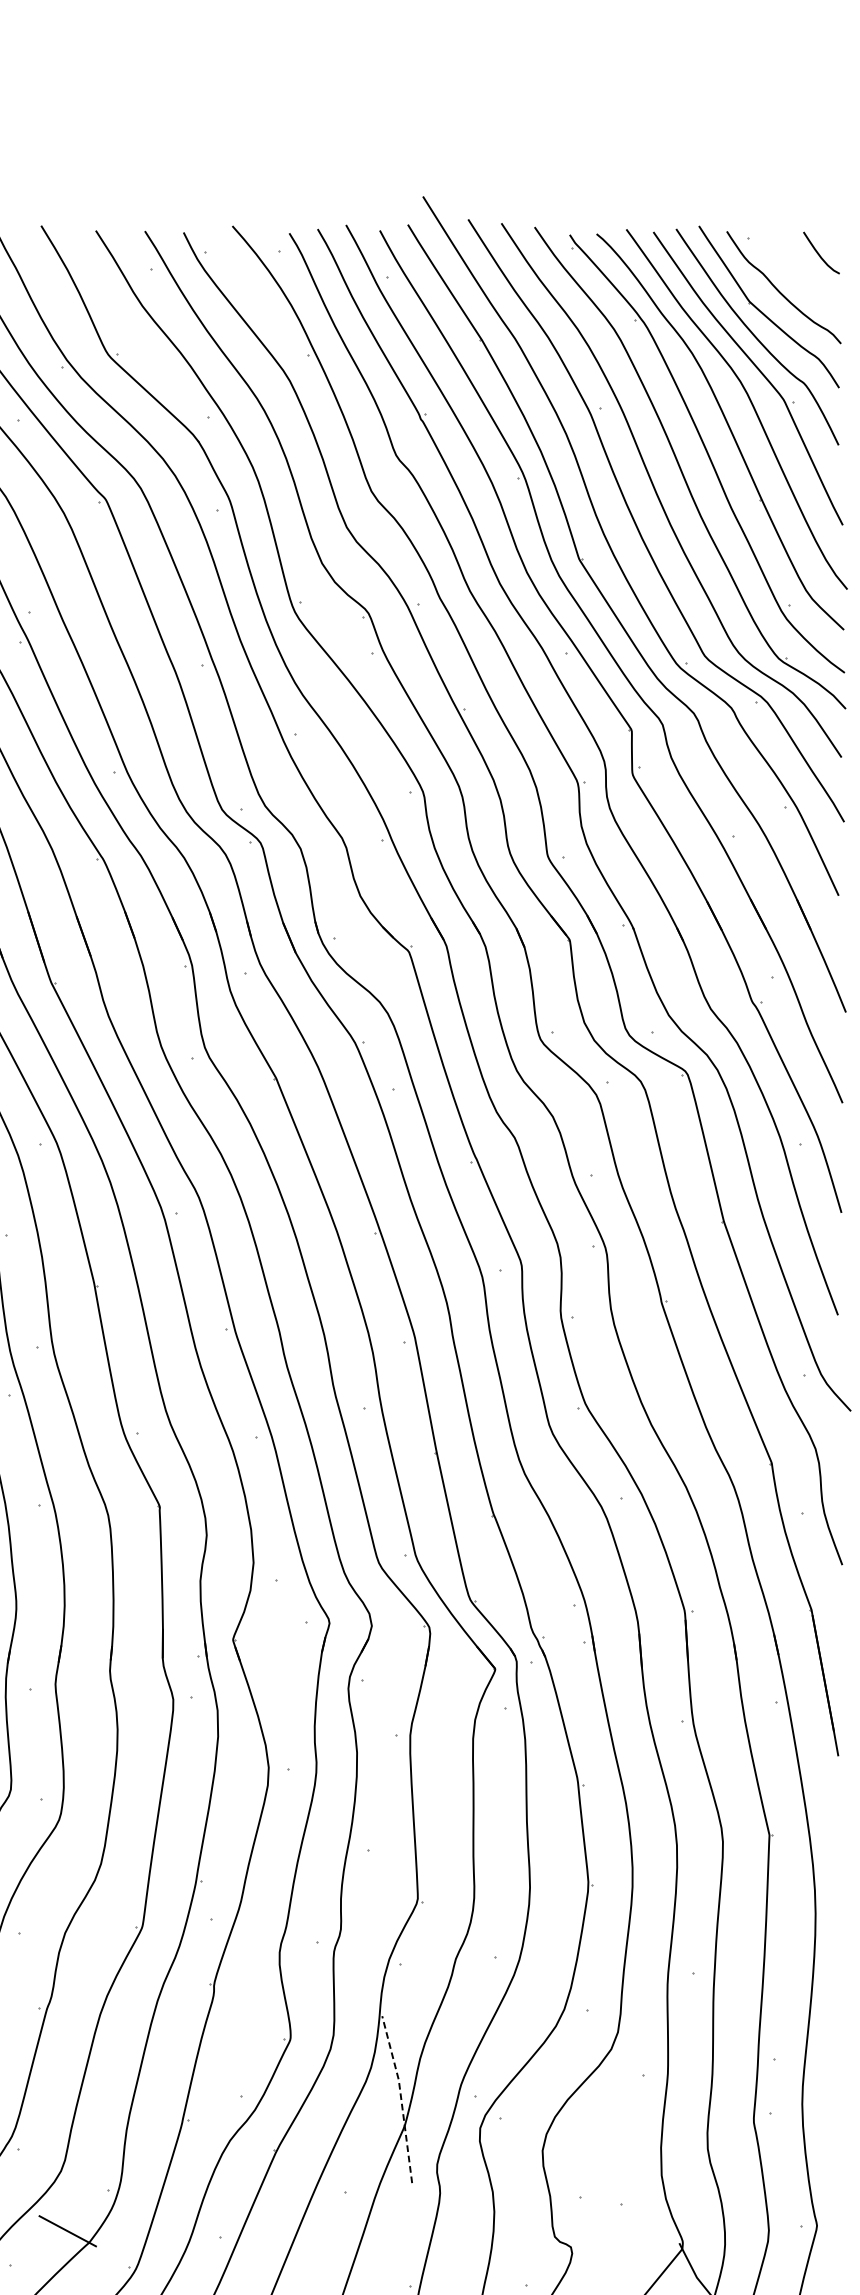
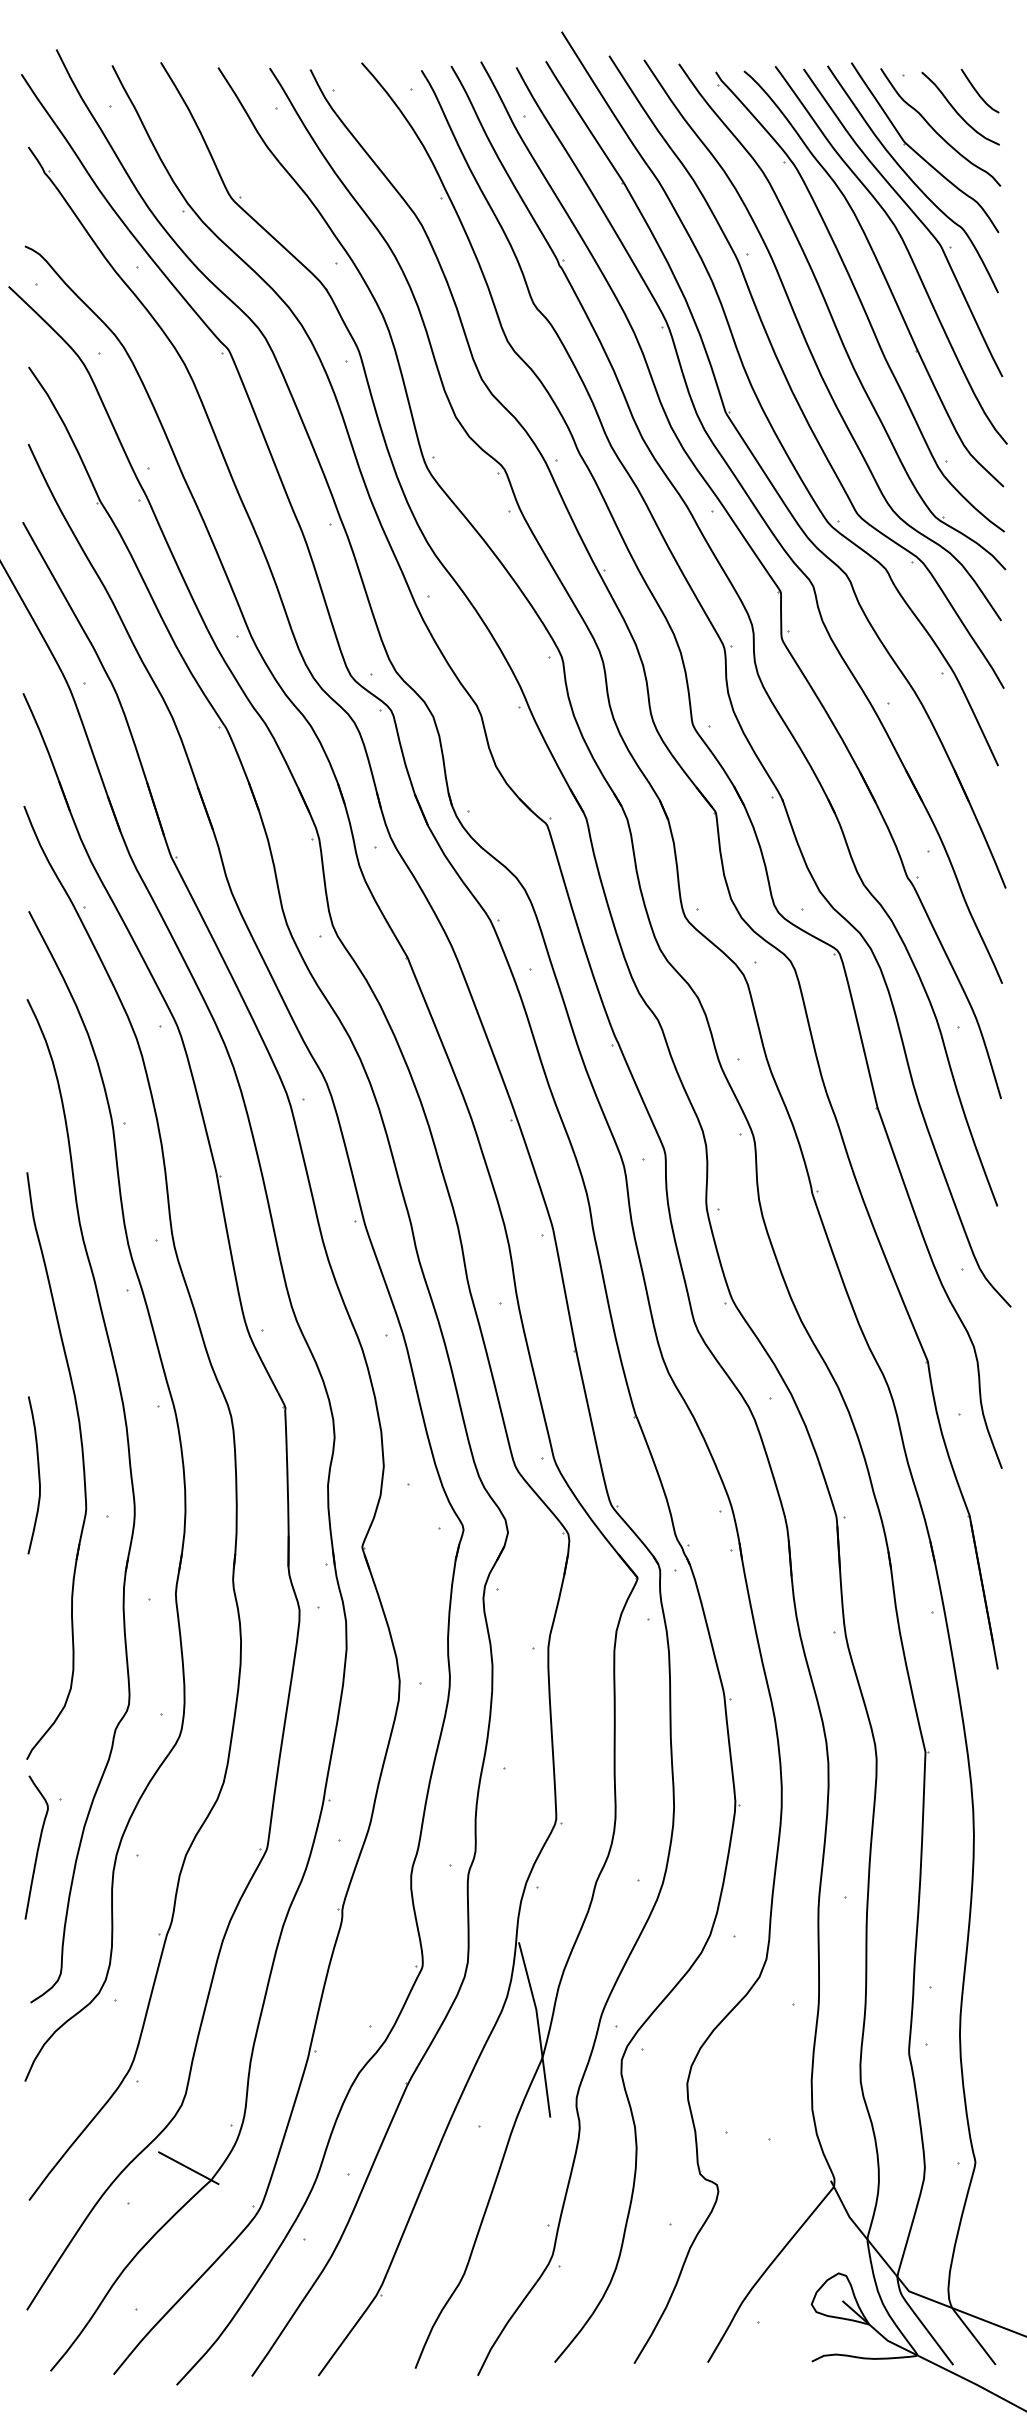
curve: (799, 272) -> (957, 111), added
line: (400, 2098) -> (538, 2028), dashed -> solid

